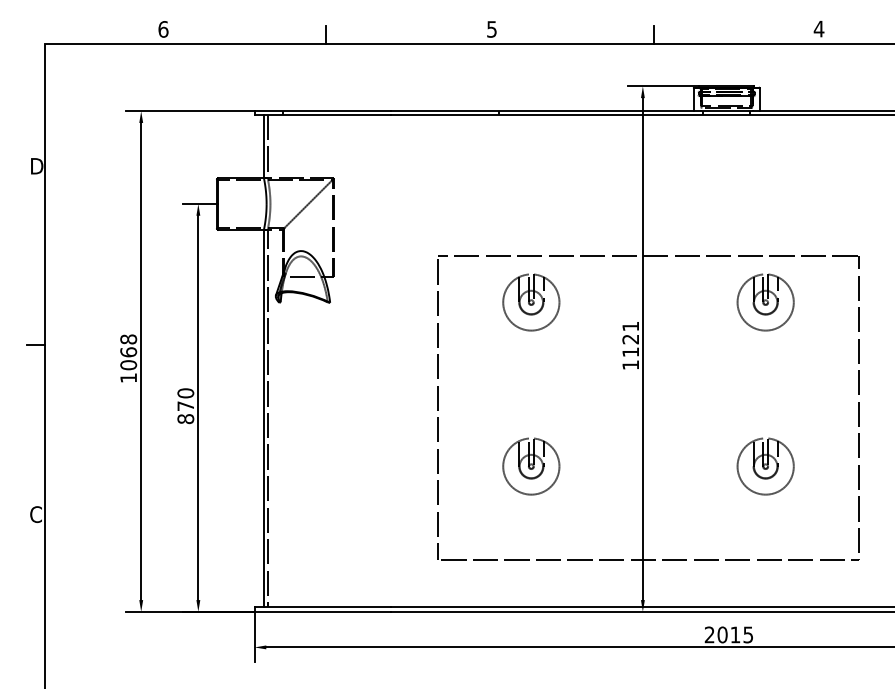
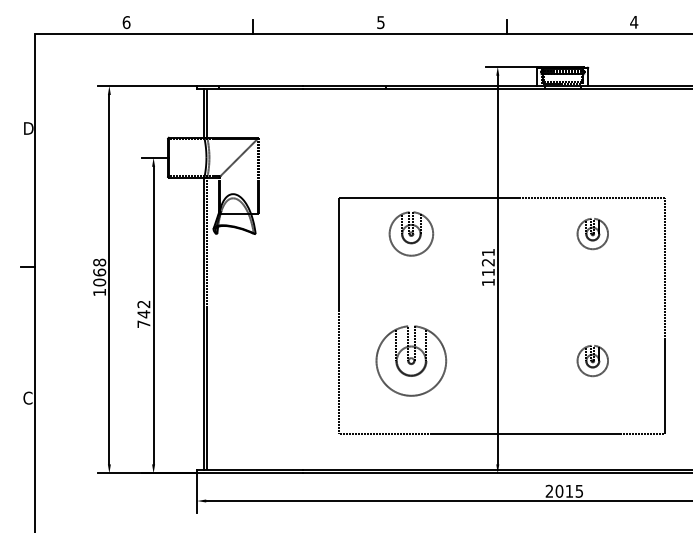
part: (765, 302) -> (592, 233), size x0.7
text: (185, 406) -> (143, 314), 870 -> 742
part: (531, 466) -> (411, 360), size x1.6
part: (765, 466) -> (592, 360), size x0.7

